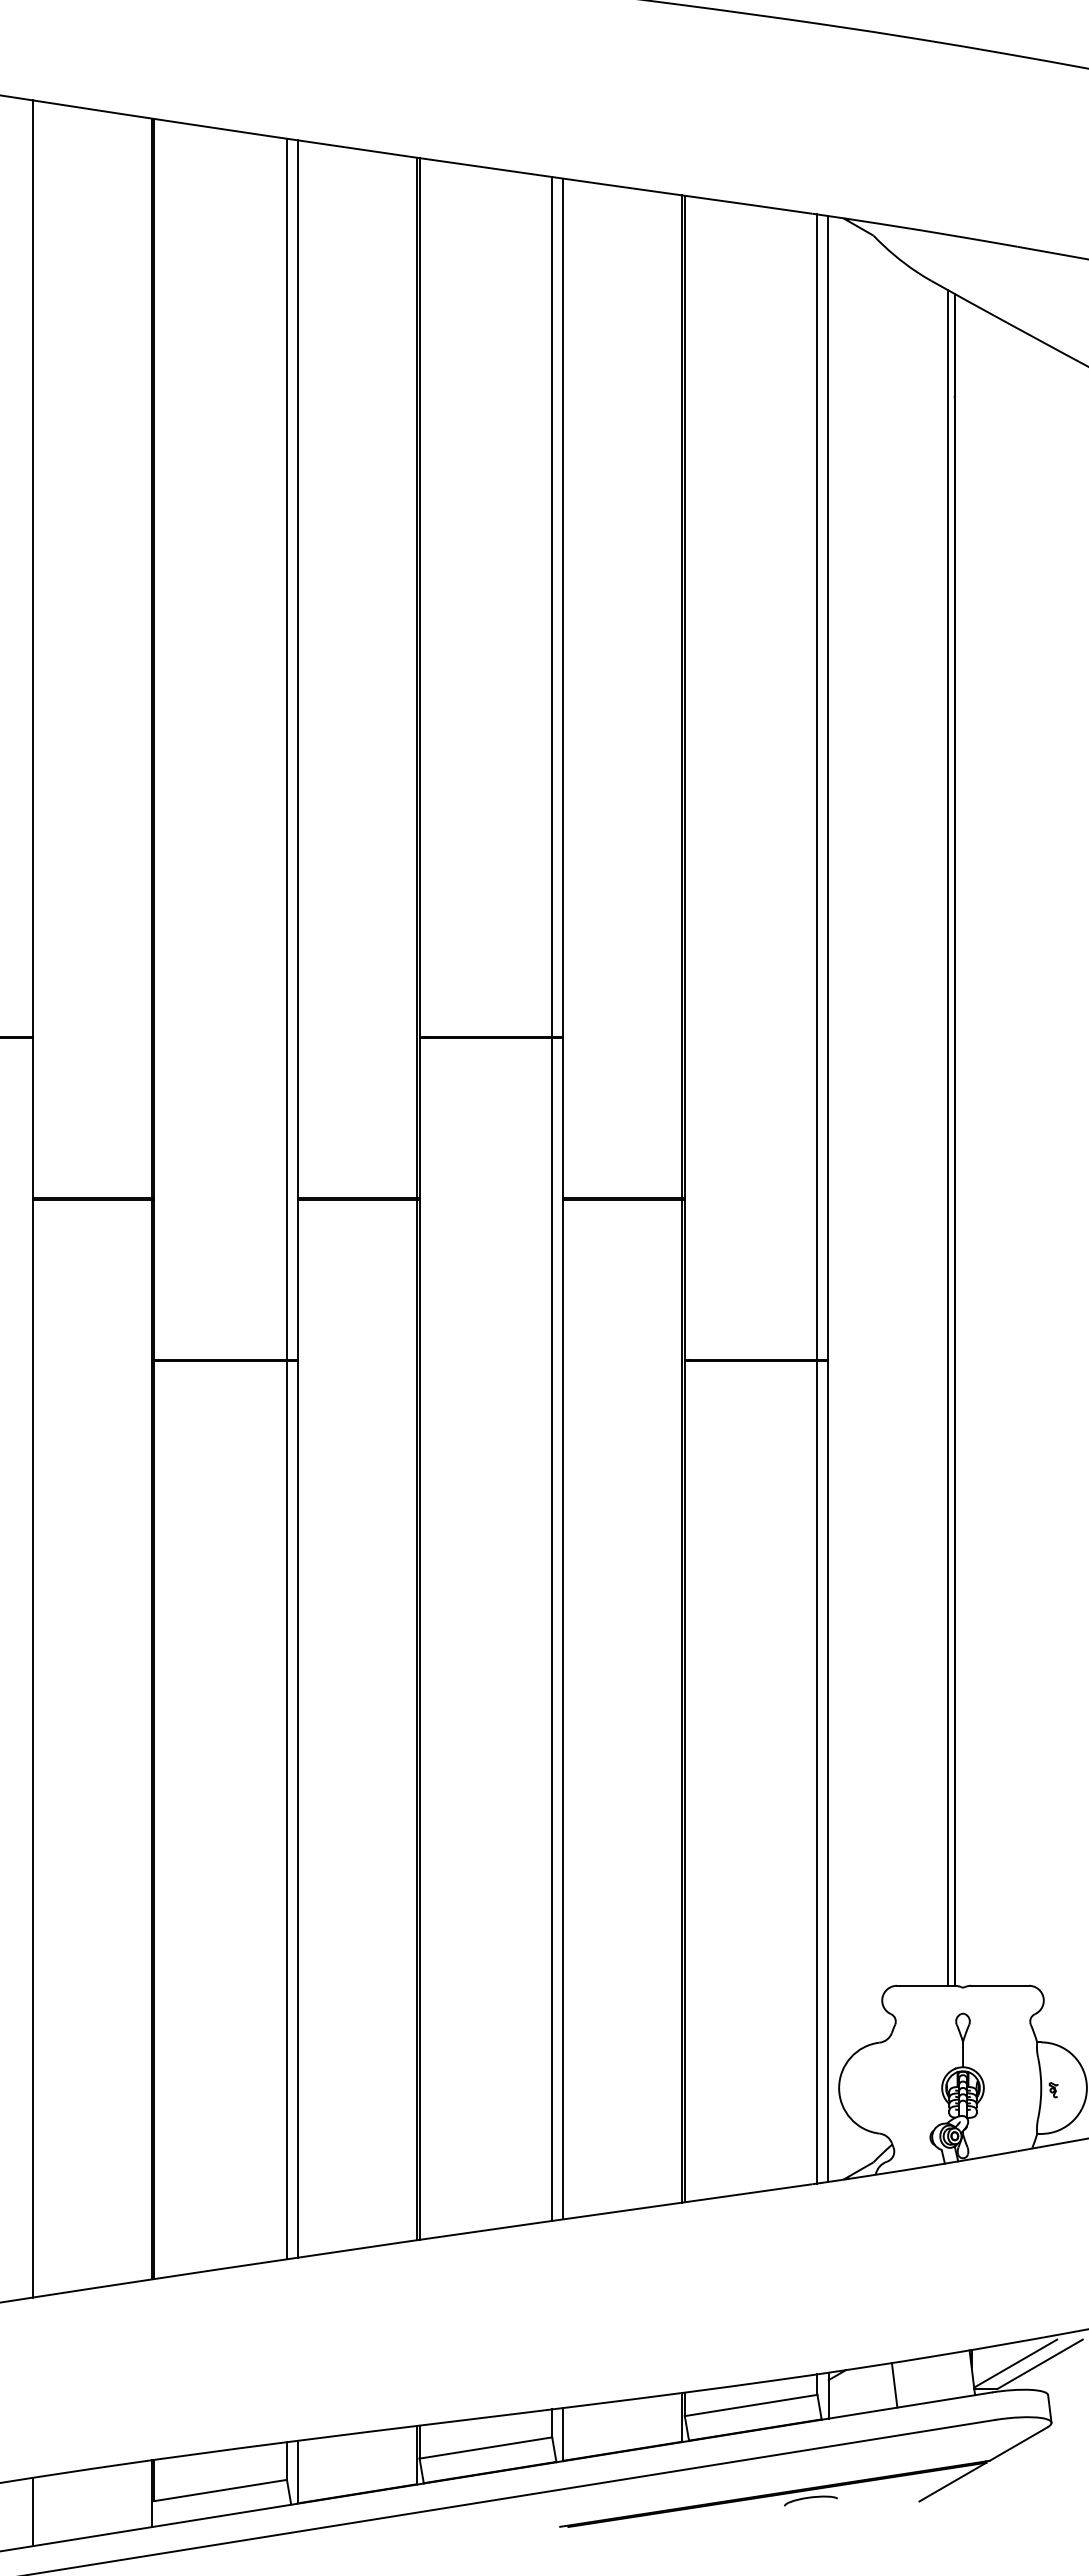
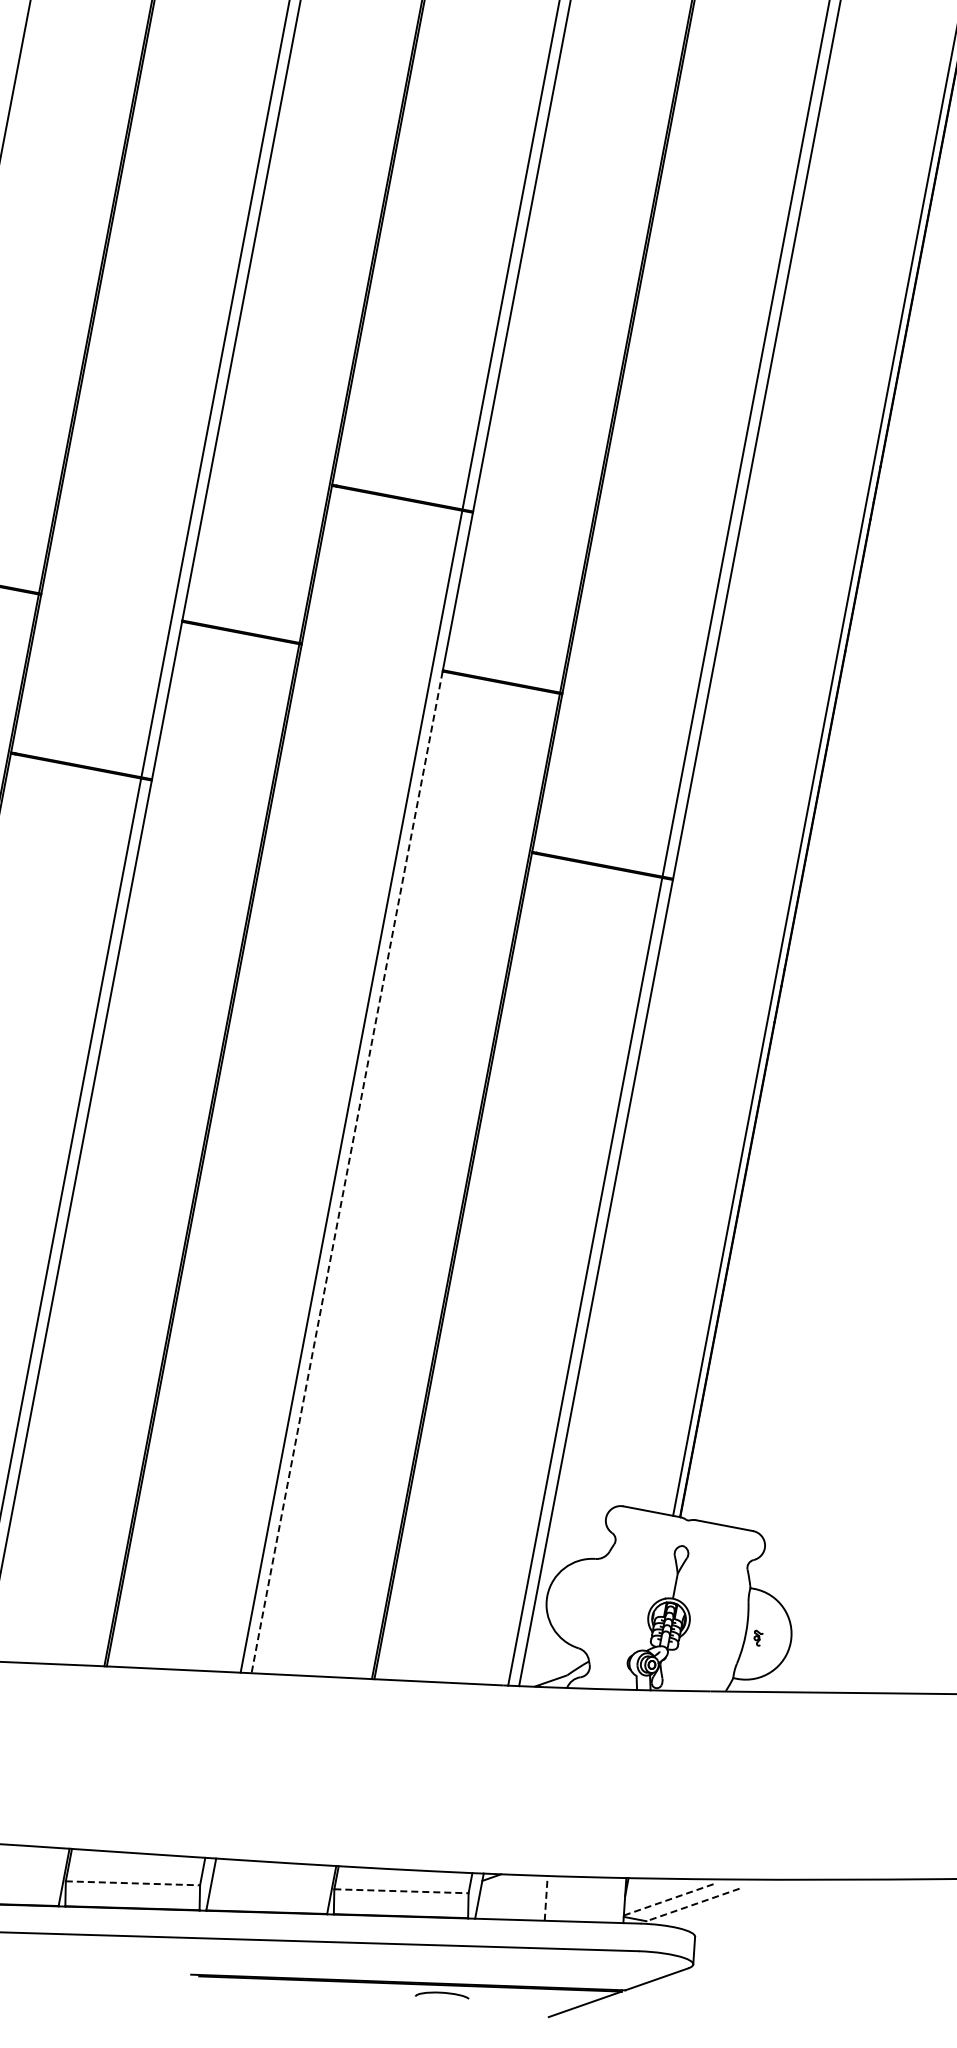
line: (563, 1709) -> (347, 1172), solid -> dashed
line: (1015, 2363) -> (669, 1899), solid -> dashed
line: (1039, 2364) -> (692, 1905), solid -> dashed
line: (894, 2384) -> (546, 1897), solid -> dashed
line: (751, 2405) -> (401, 1891), solid -> dashed
line: (486, 2447) -> (133, 1882), solid -> dashed

